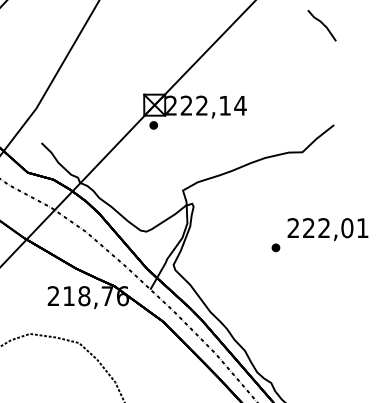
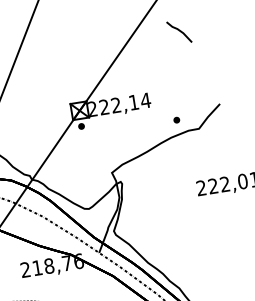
line: (322, 24) -> (179, 31), moved
part: (275, 247) -> (176, 119), moved

